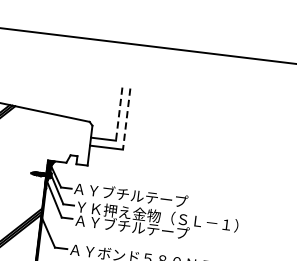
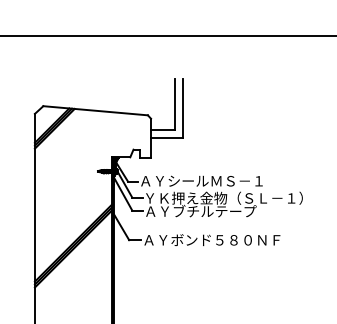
line: (119, 114) -> (175, 104), dashed -> solid
line: (126, 119) -> (183, 108), dashed -> solid
text: (150, 197) -> (215, 180), ＡＹブチルテープ -> ＡＹシールＭＳ－１

